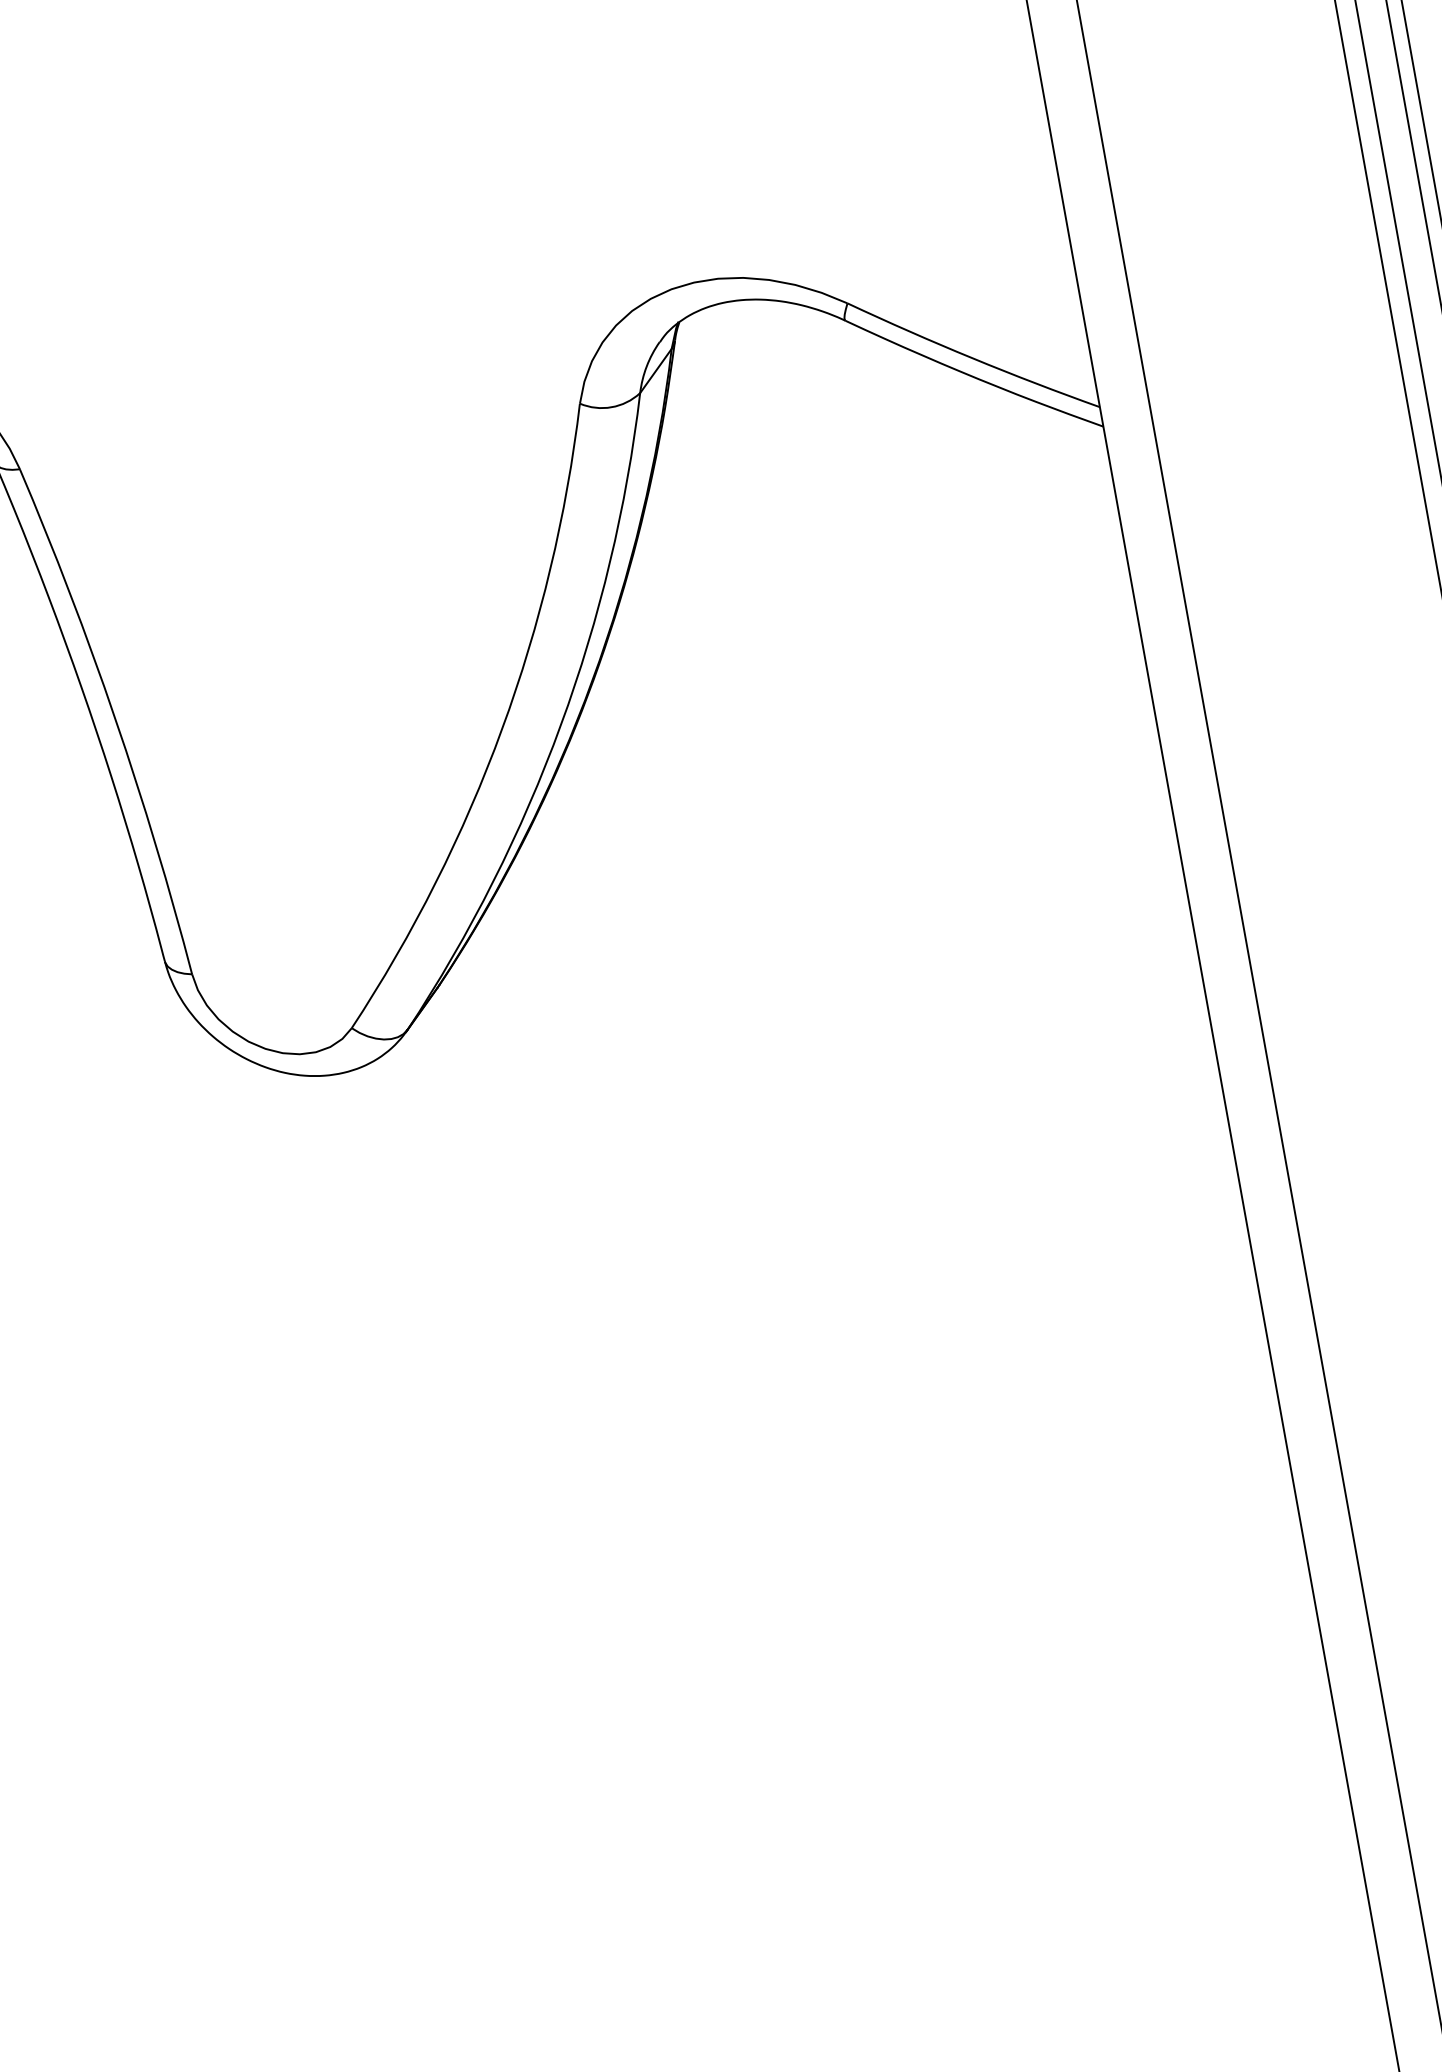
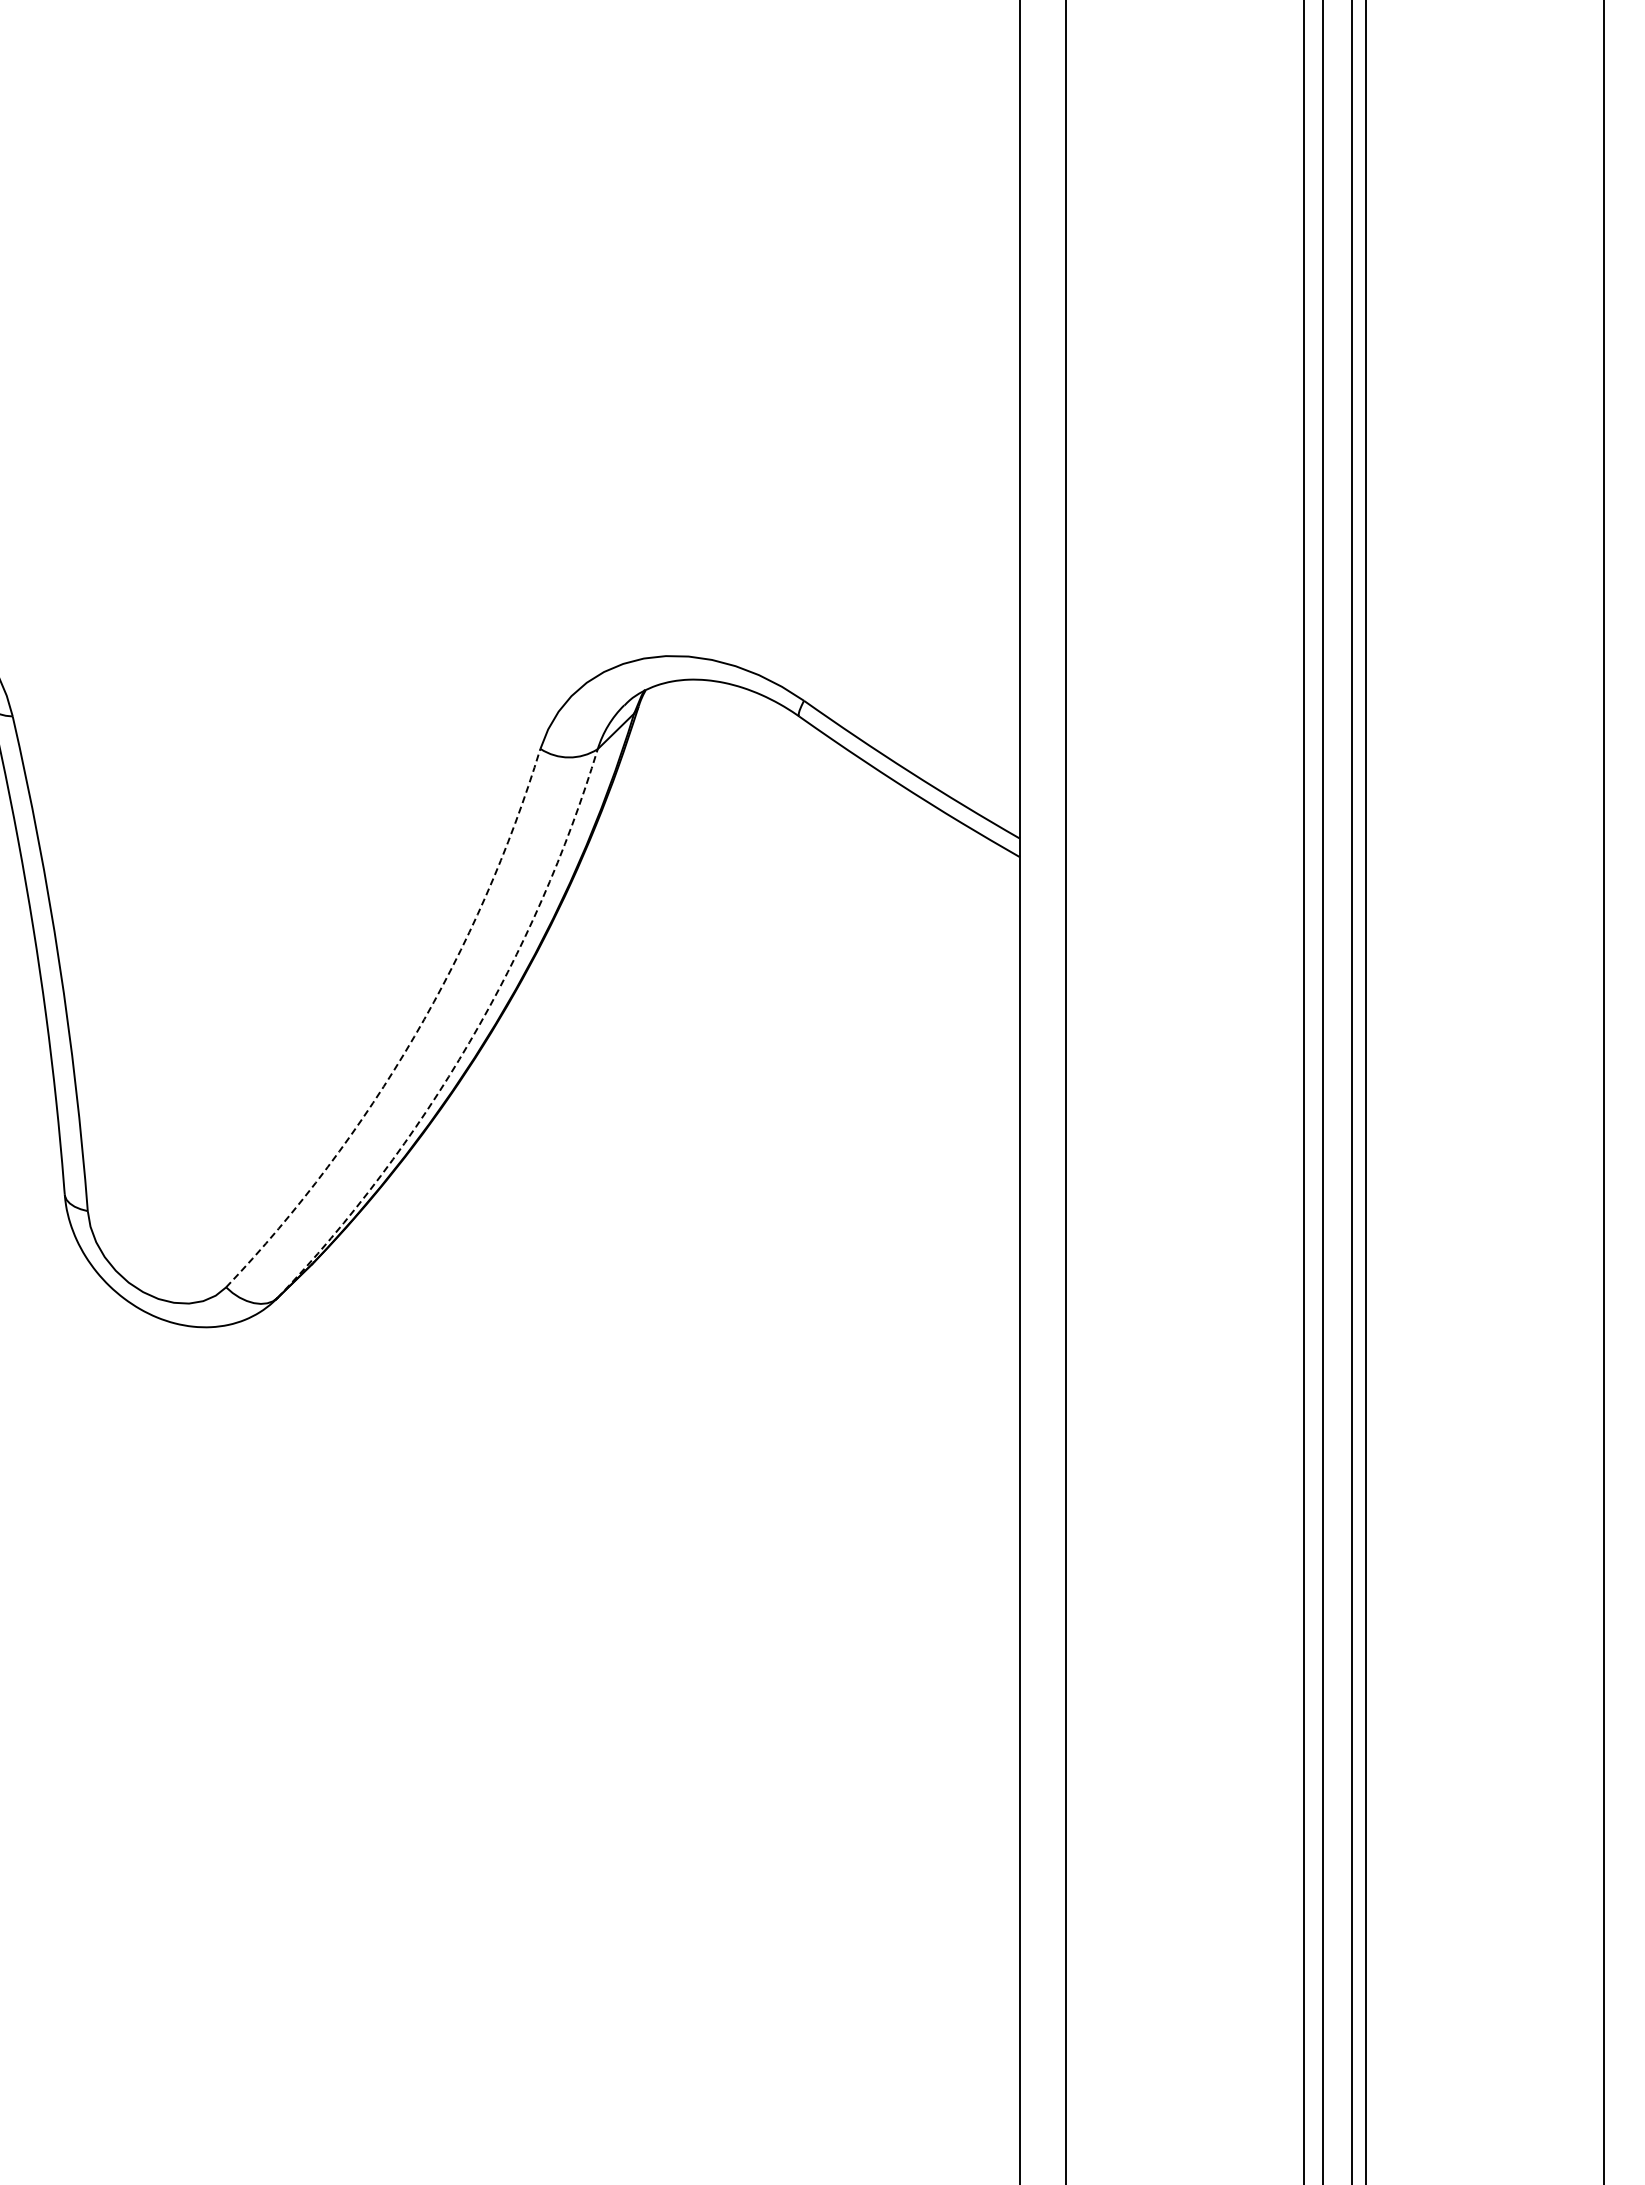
arc: (560, 725) -> (469, 1042), solid -> dashed
arc: (502, 729) -> (414, 1036), solid -> dashed

